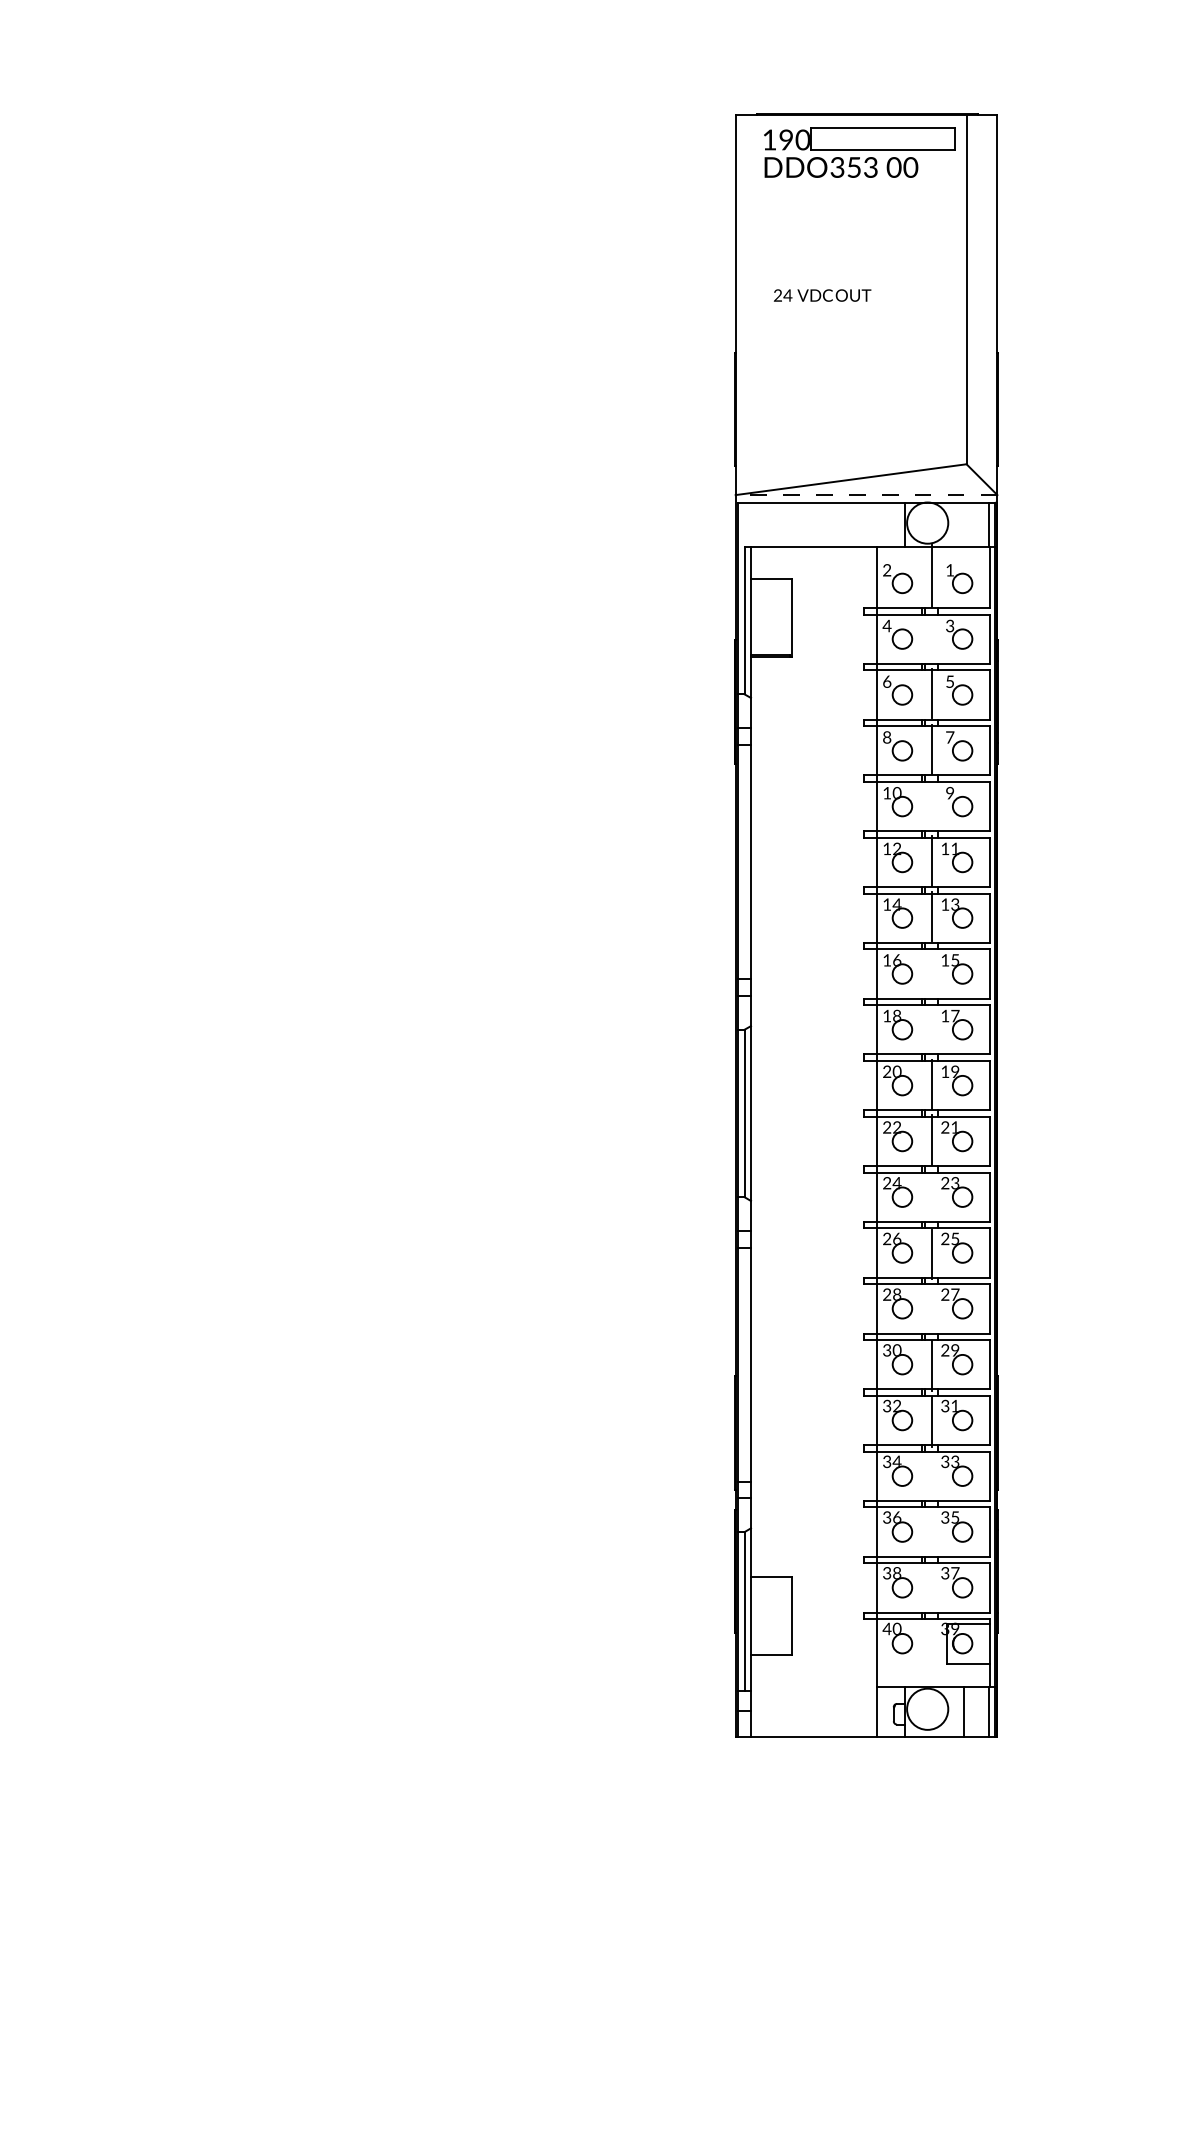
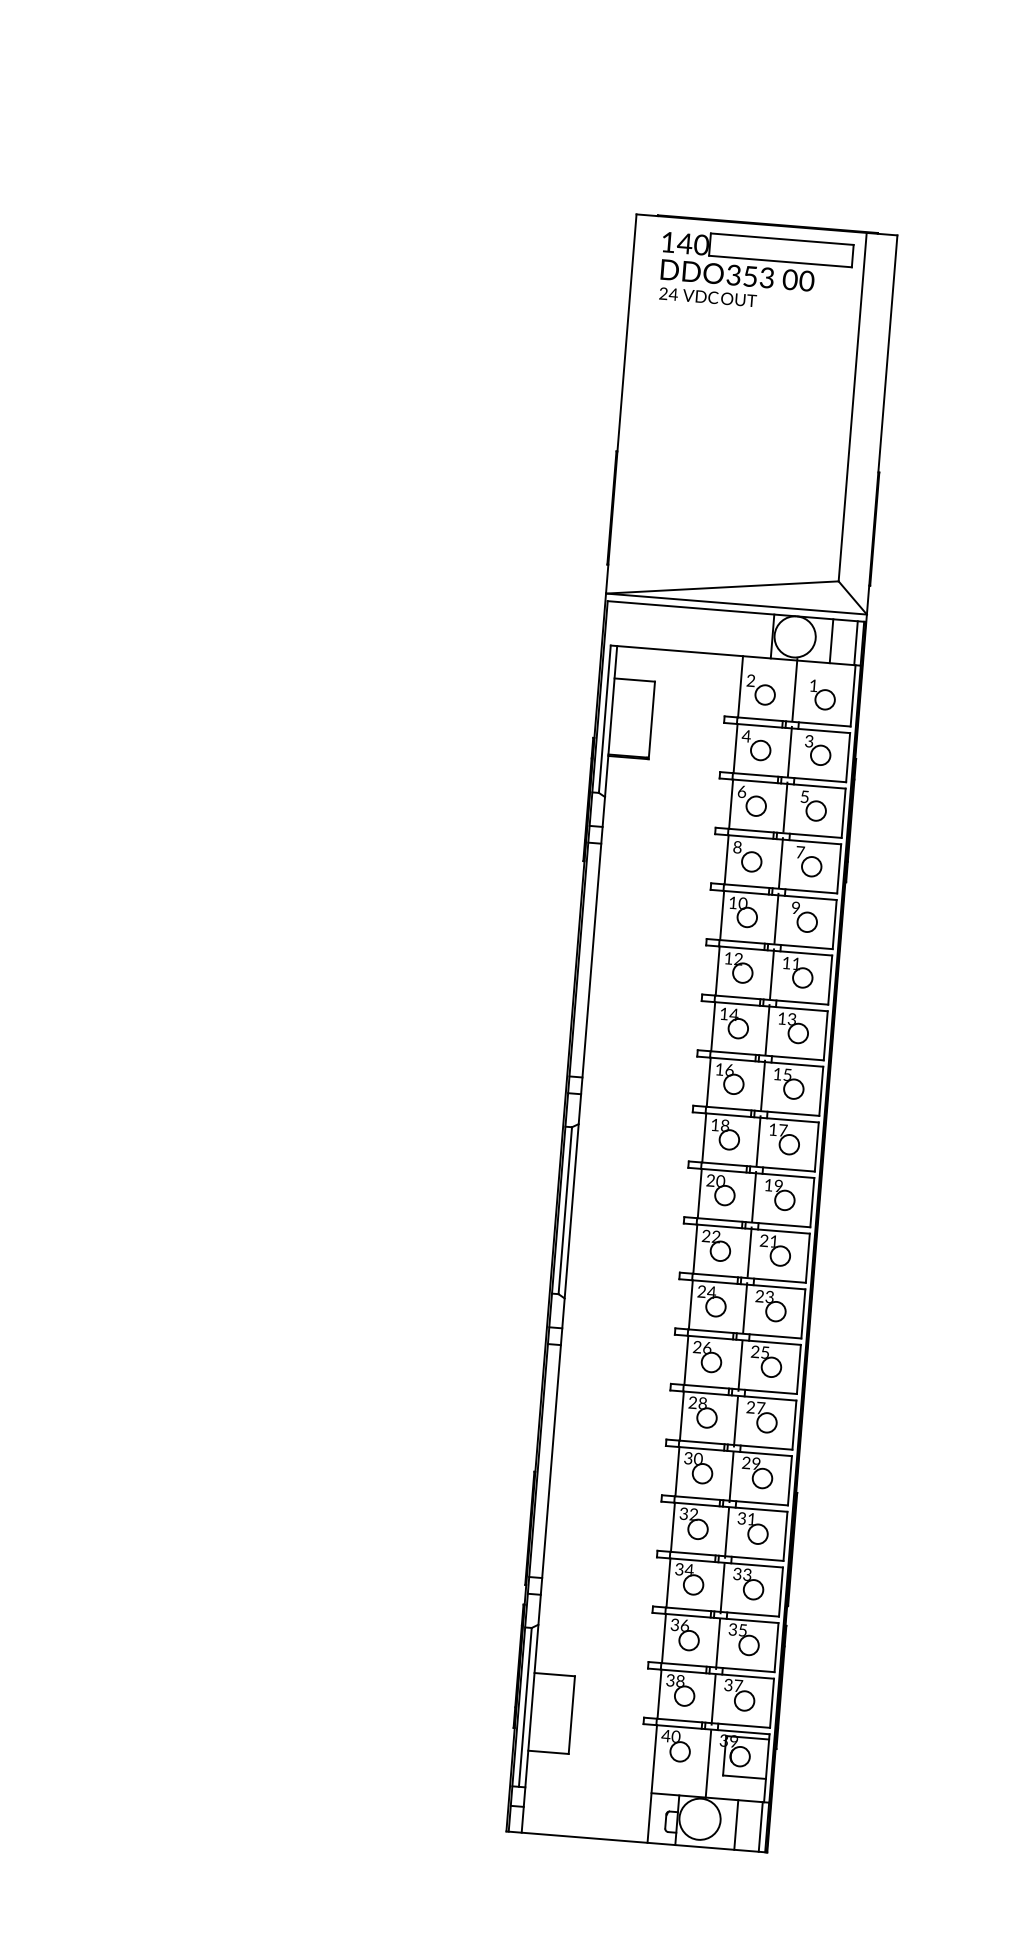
text: (785, 139) -> (684, 243), 190 -> 140
text: (822, 295) -> (707, 297), moved
line: (866, 495) -> (736, 604), dashed -> solid
line: (964, 524) -> (831, 641), added
line: (931, 637) -> (789, 751), added
line: (931, 804) -> (776, 917), added
line: (931, 972) -> (762, 1085), added
line: (931, 1027) -> (758, 1139), added
line: (931, 1195) -> (745, 1307), added
line: (931, 1309) -> (735, 1421), added
line: (931, 1477) -> (722, 1588), added
line: (931, 1533) -> (717, 1644), added
line: (931, 1589) -> (713, 1700), added
line: (931, 1654) -> (708, 1764), added

